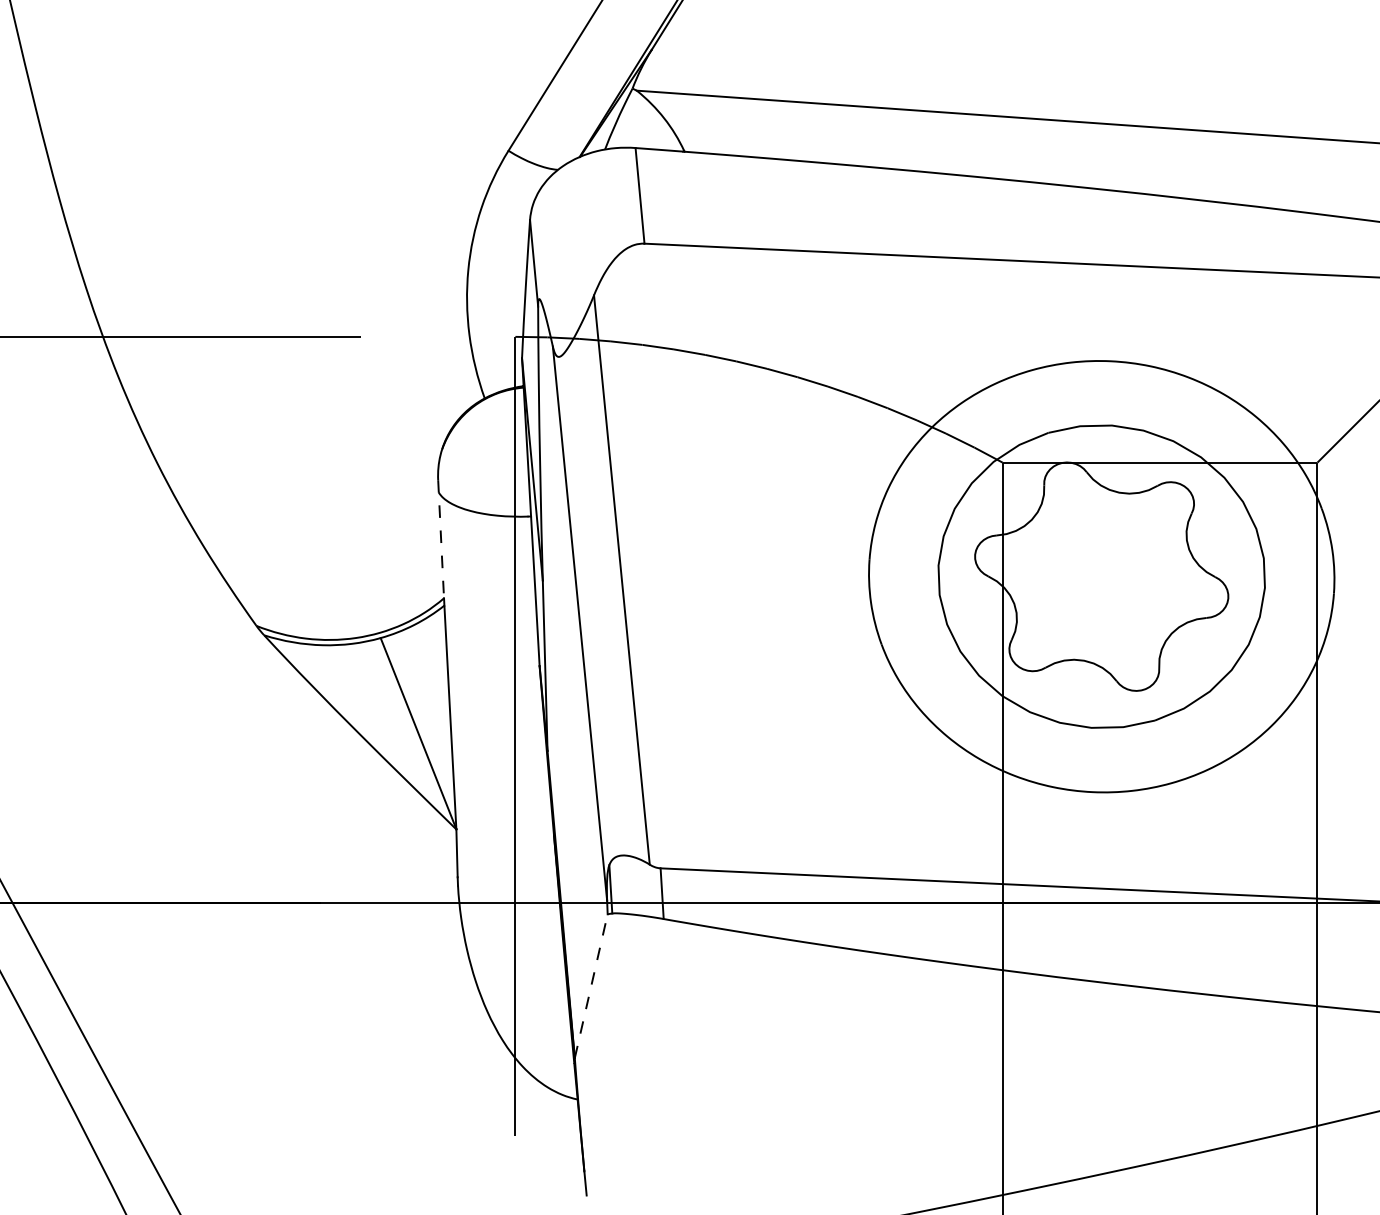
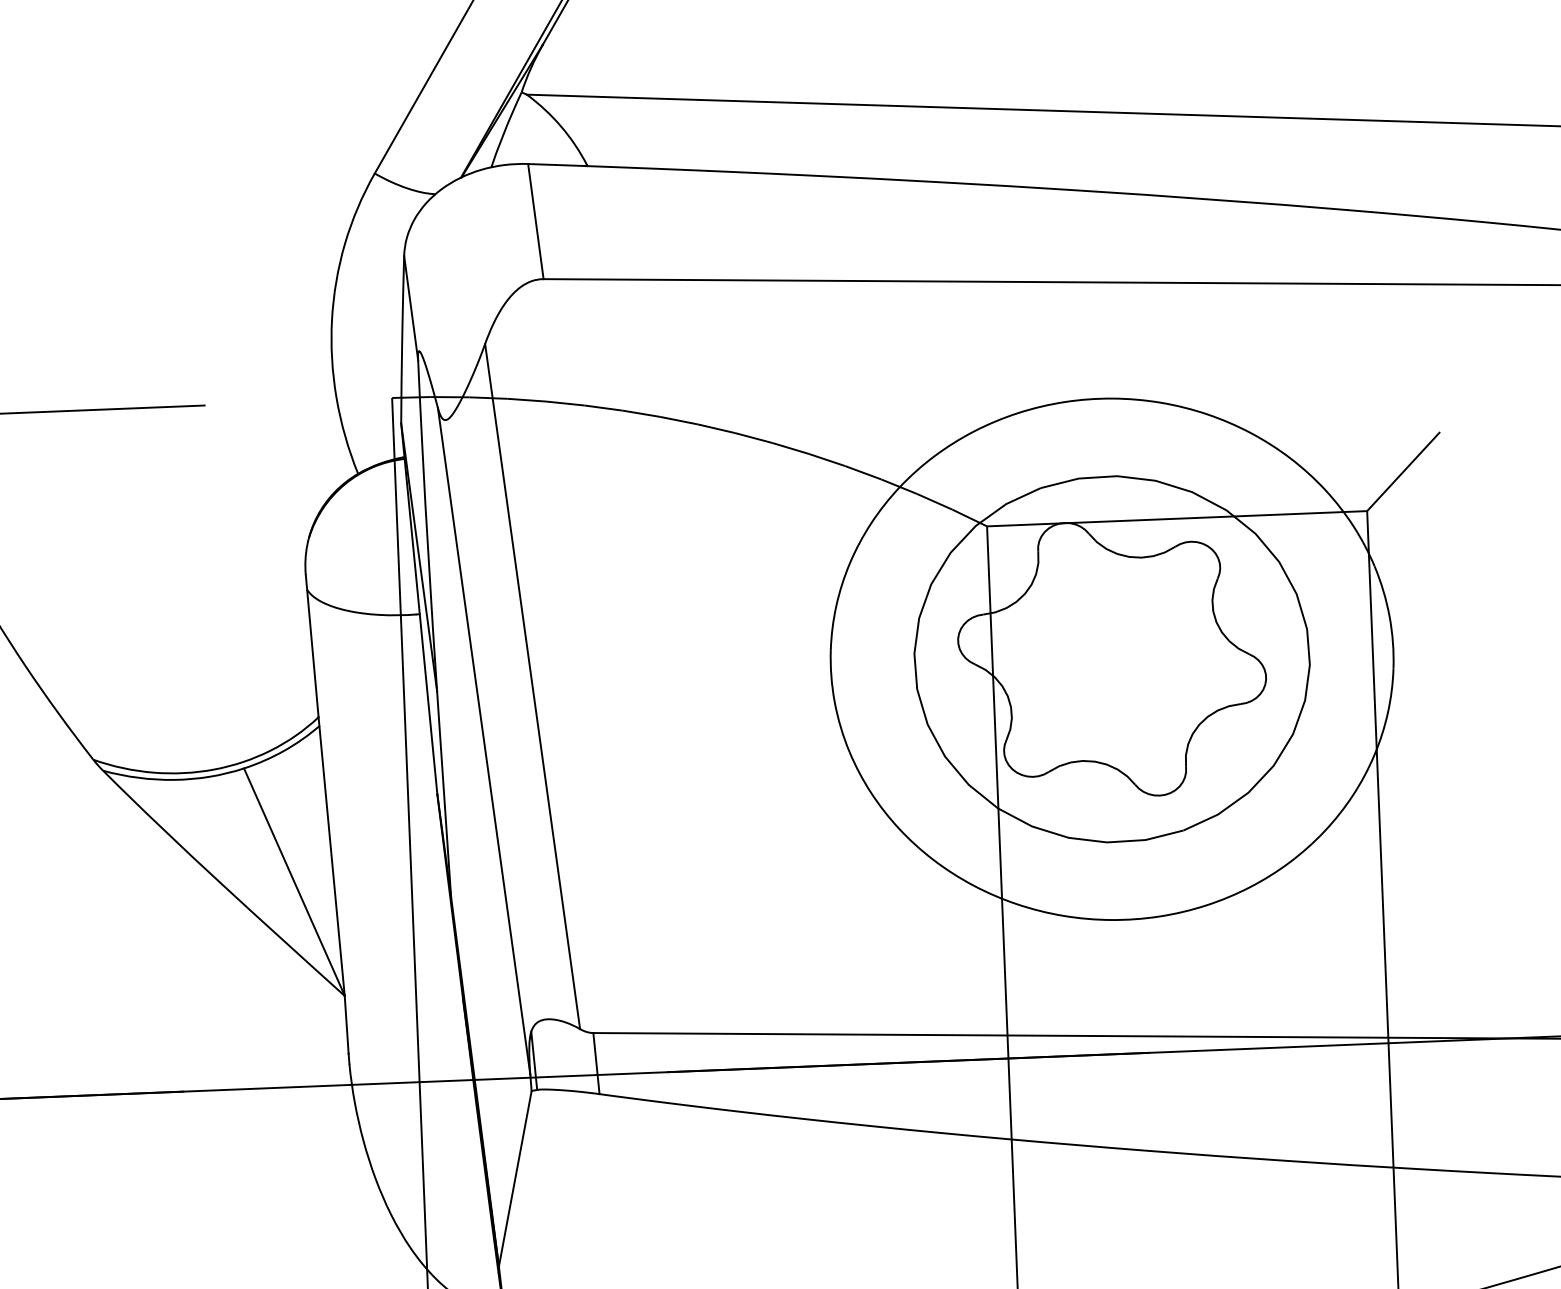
line: (441, 539) -> (312, 646), dashed -> solid
line: (591, 986) -> (515, 1179), dashed -> solid

